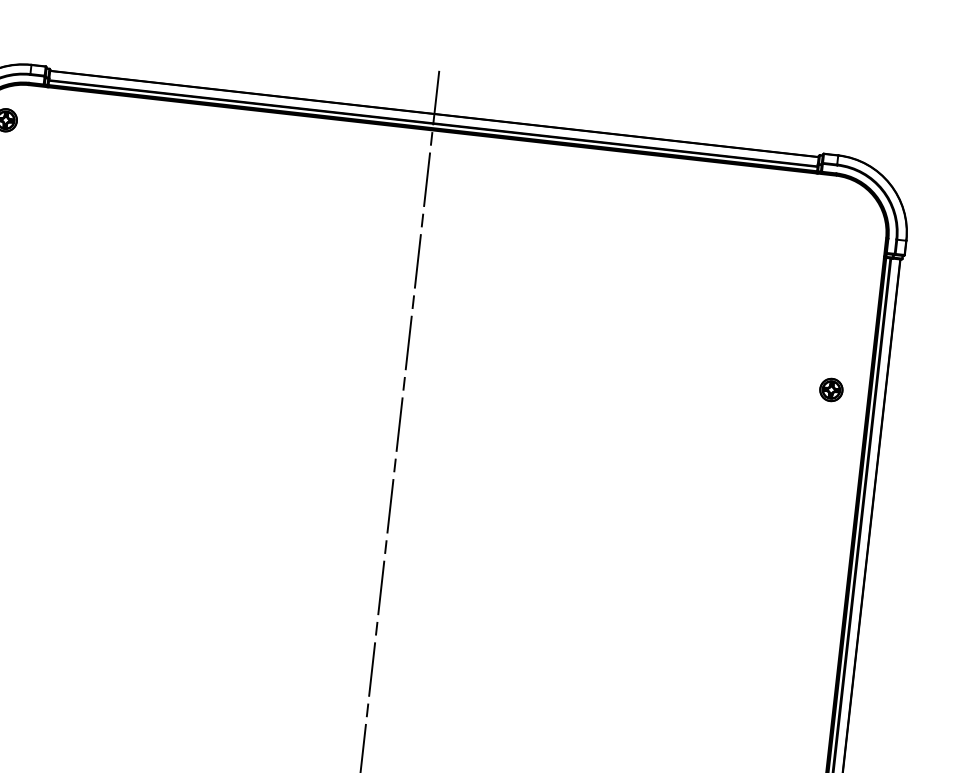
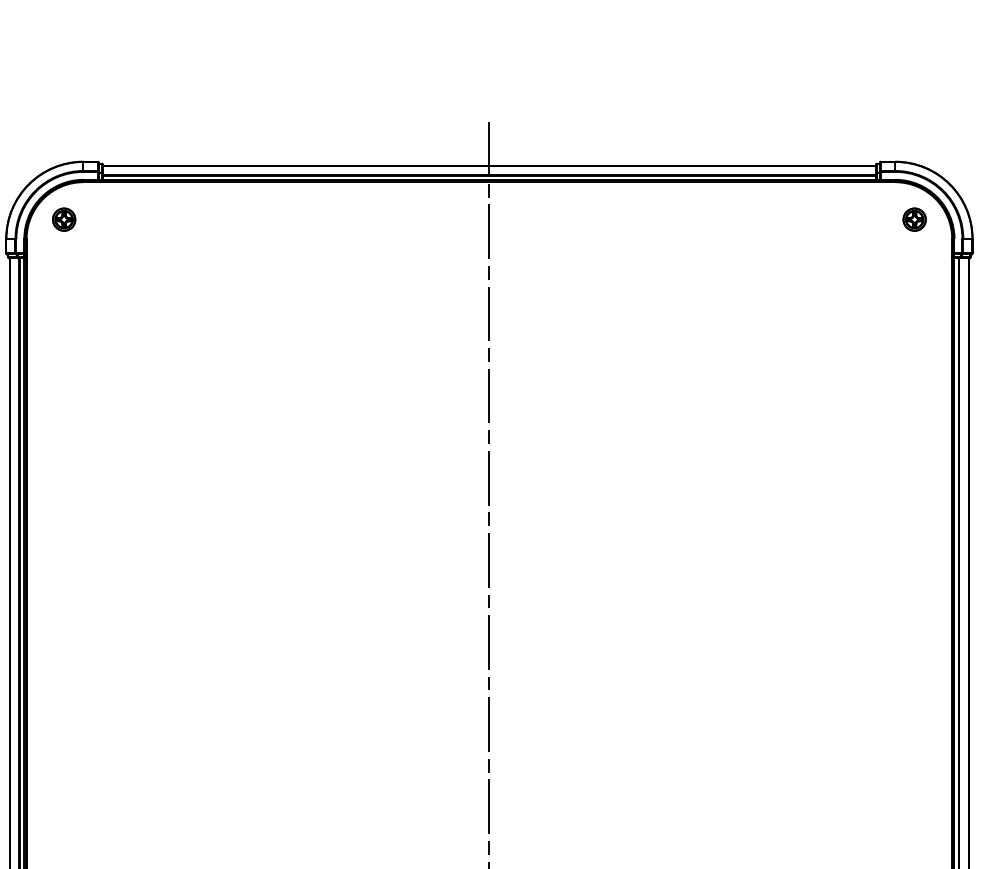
part: (831, 389) -> (914, 219), moved

